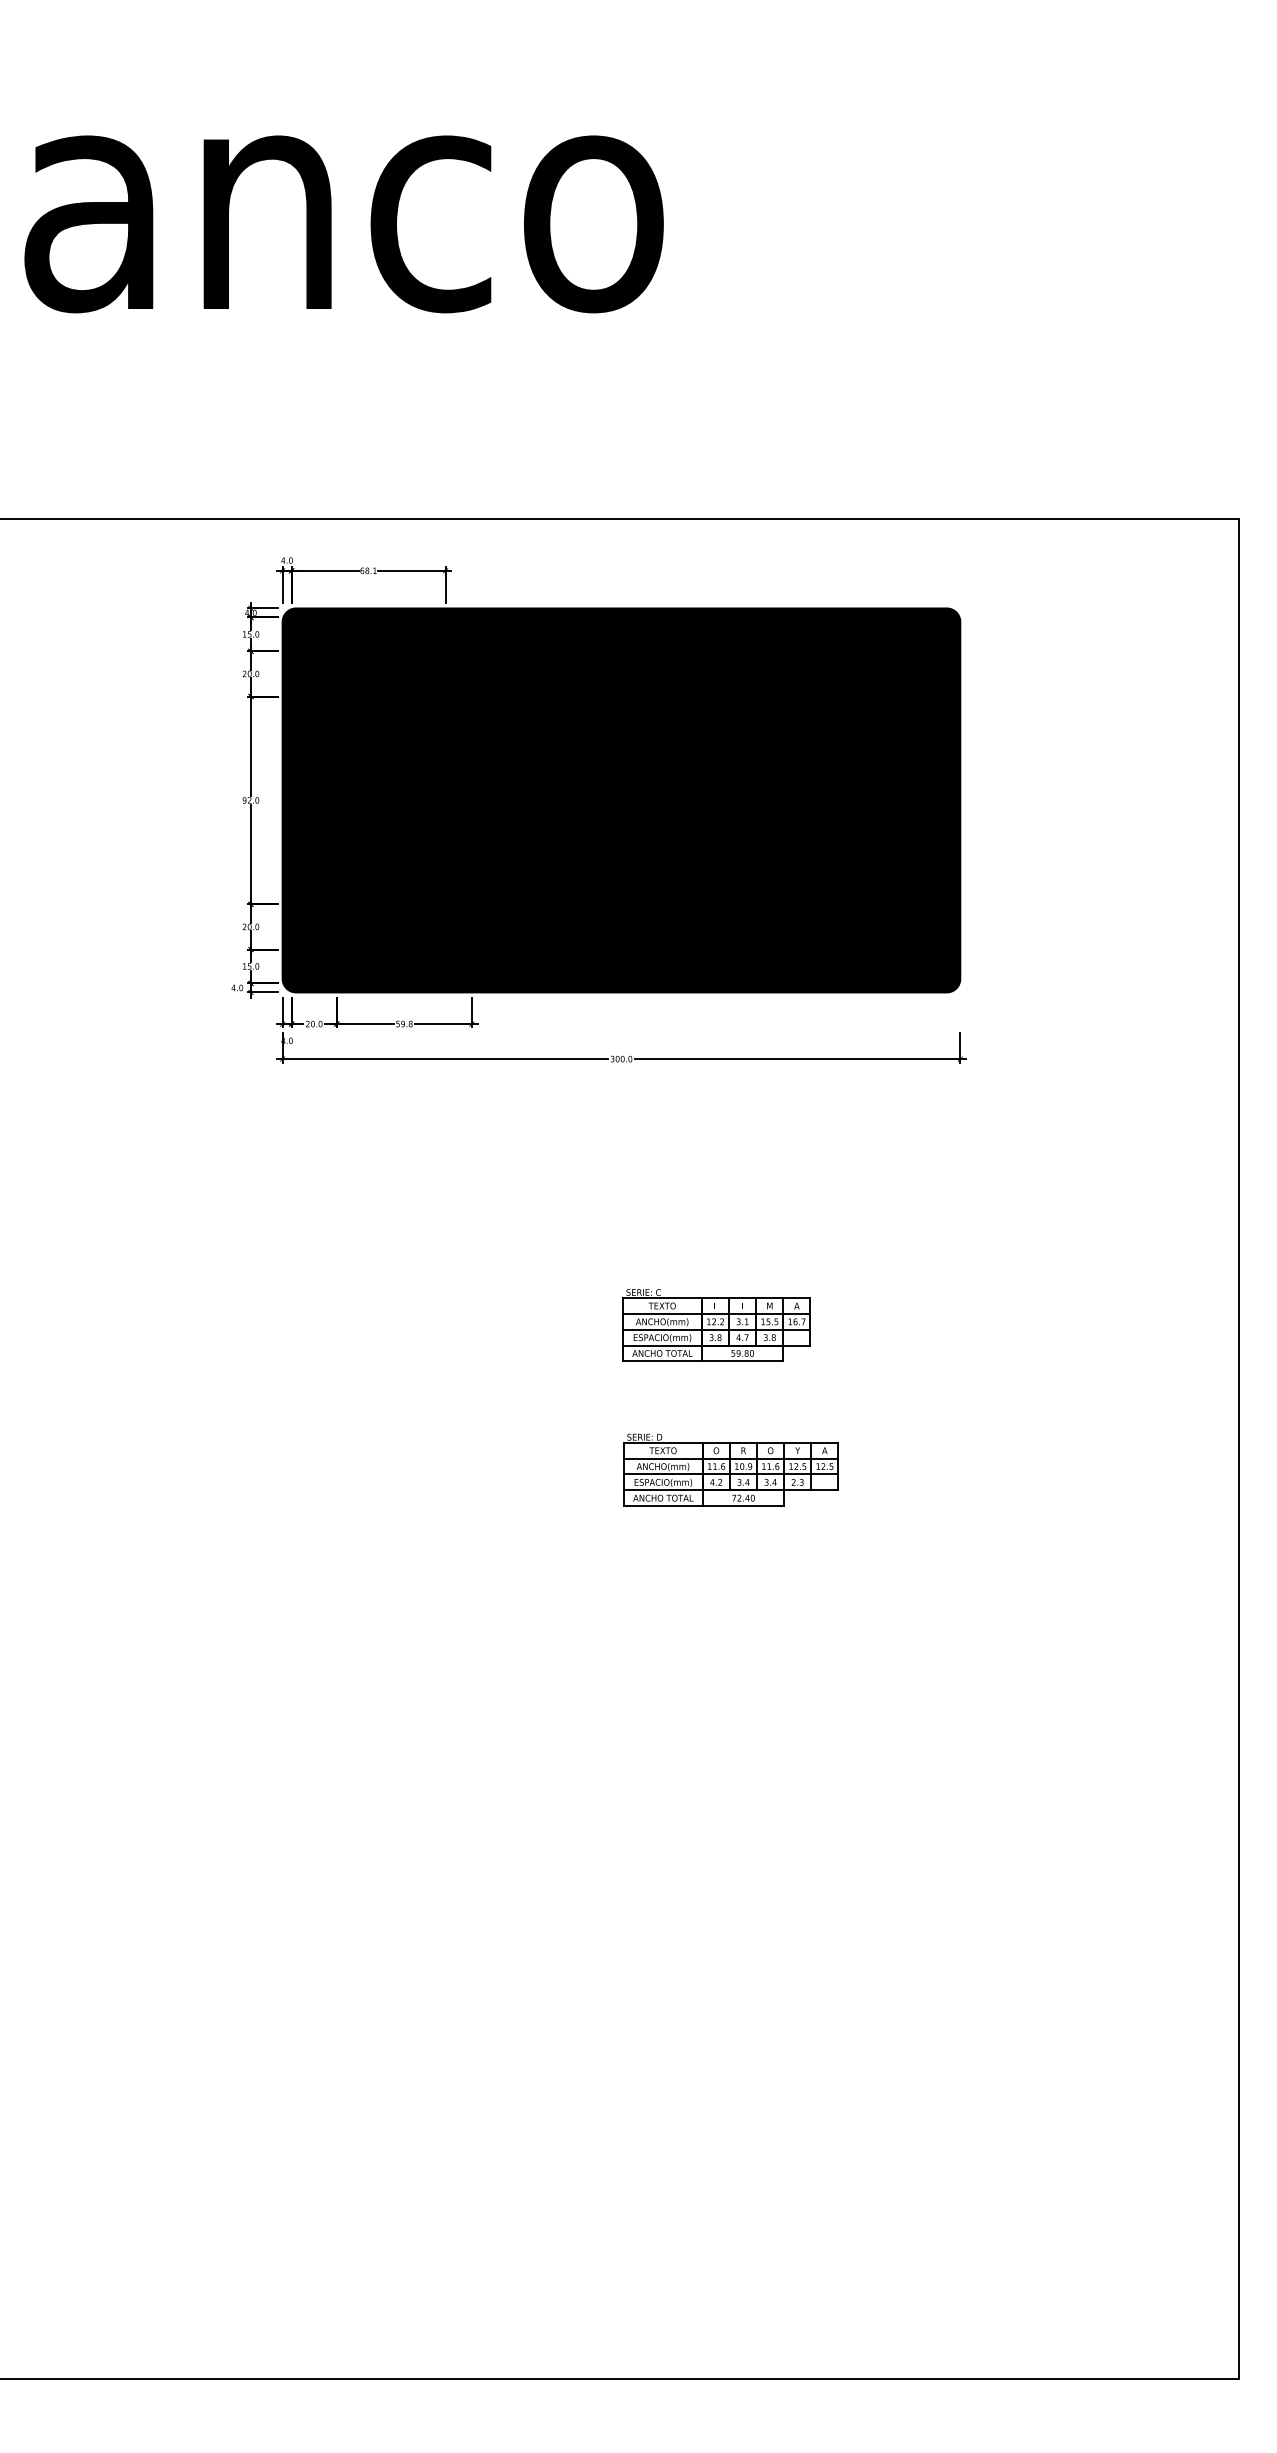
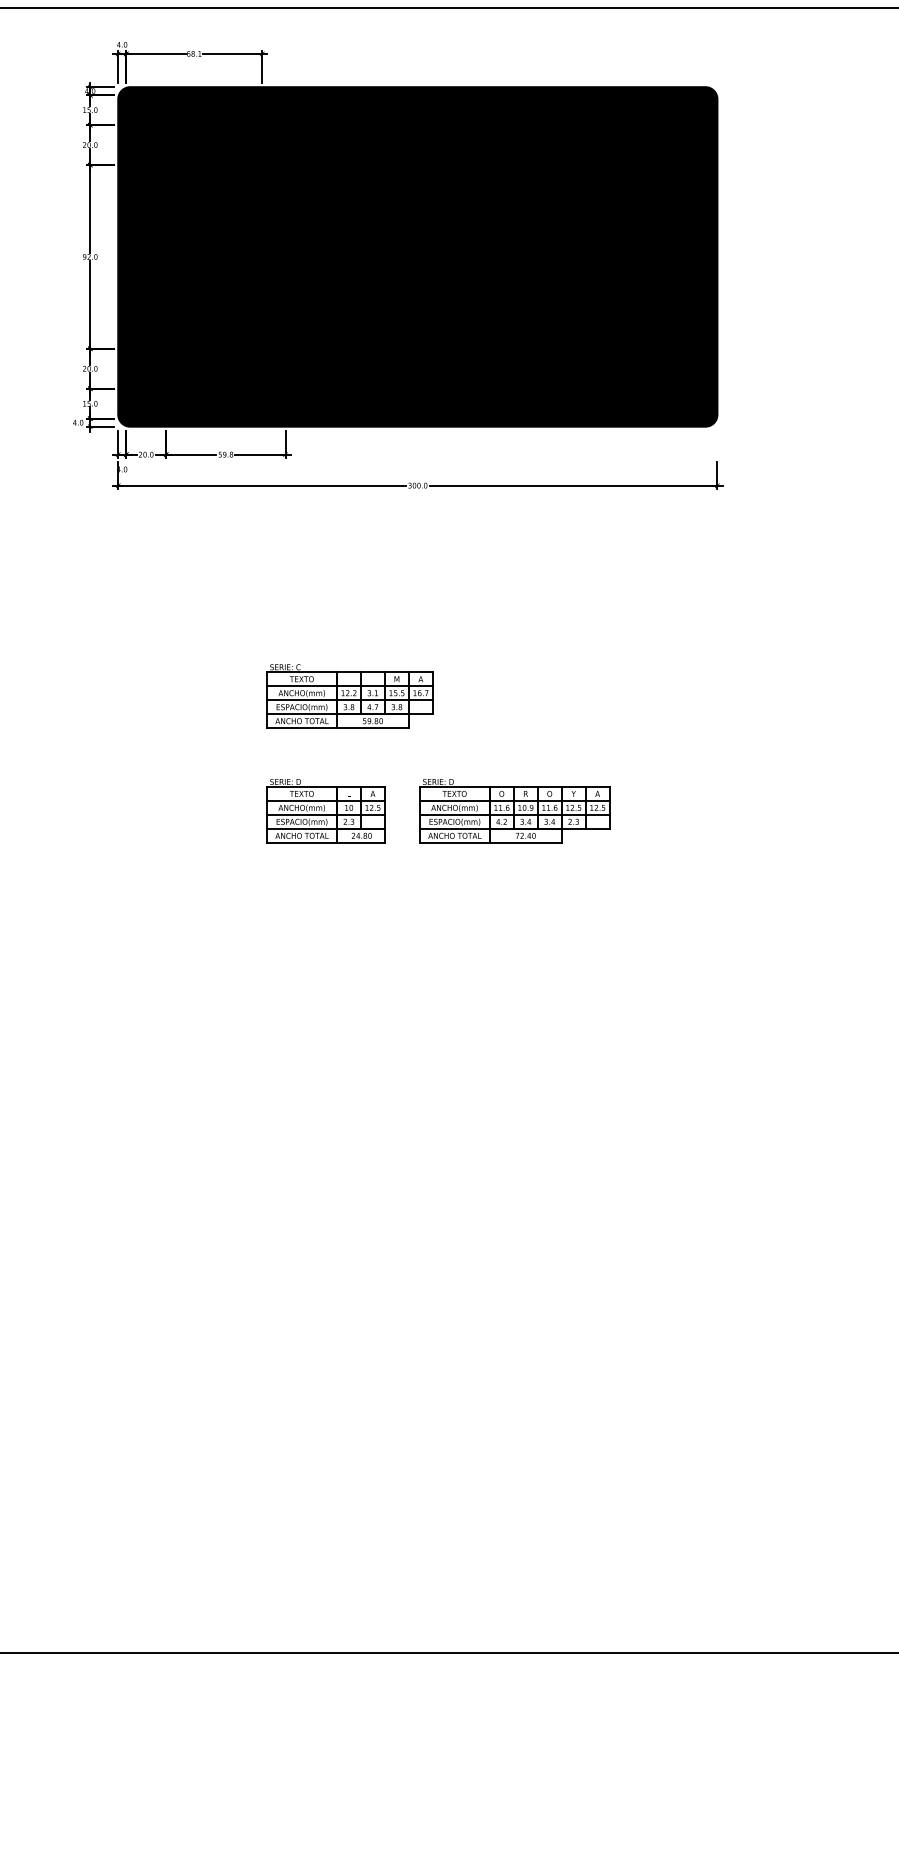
part: (716, 1325) -> (349, 696), moved
part: (517, 1426) -> (325, 810), added
part: (730, 1469) -> (514, 810), moved

